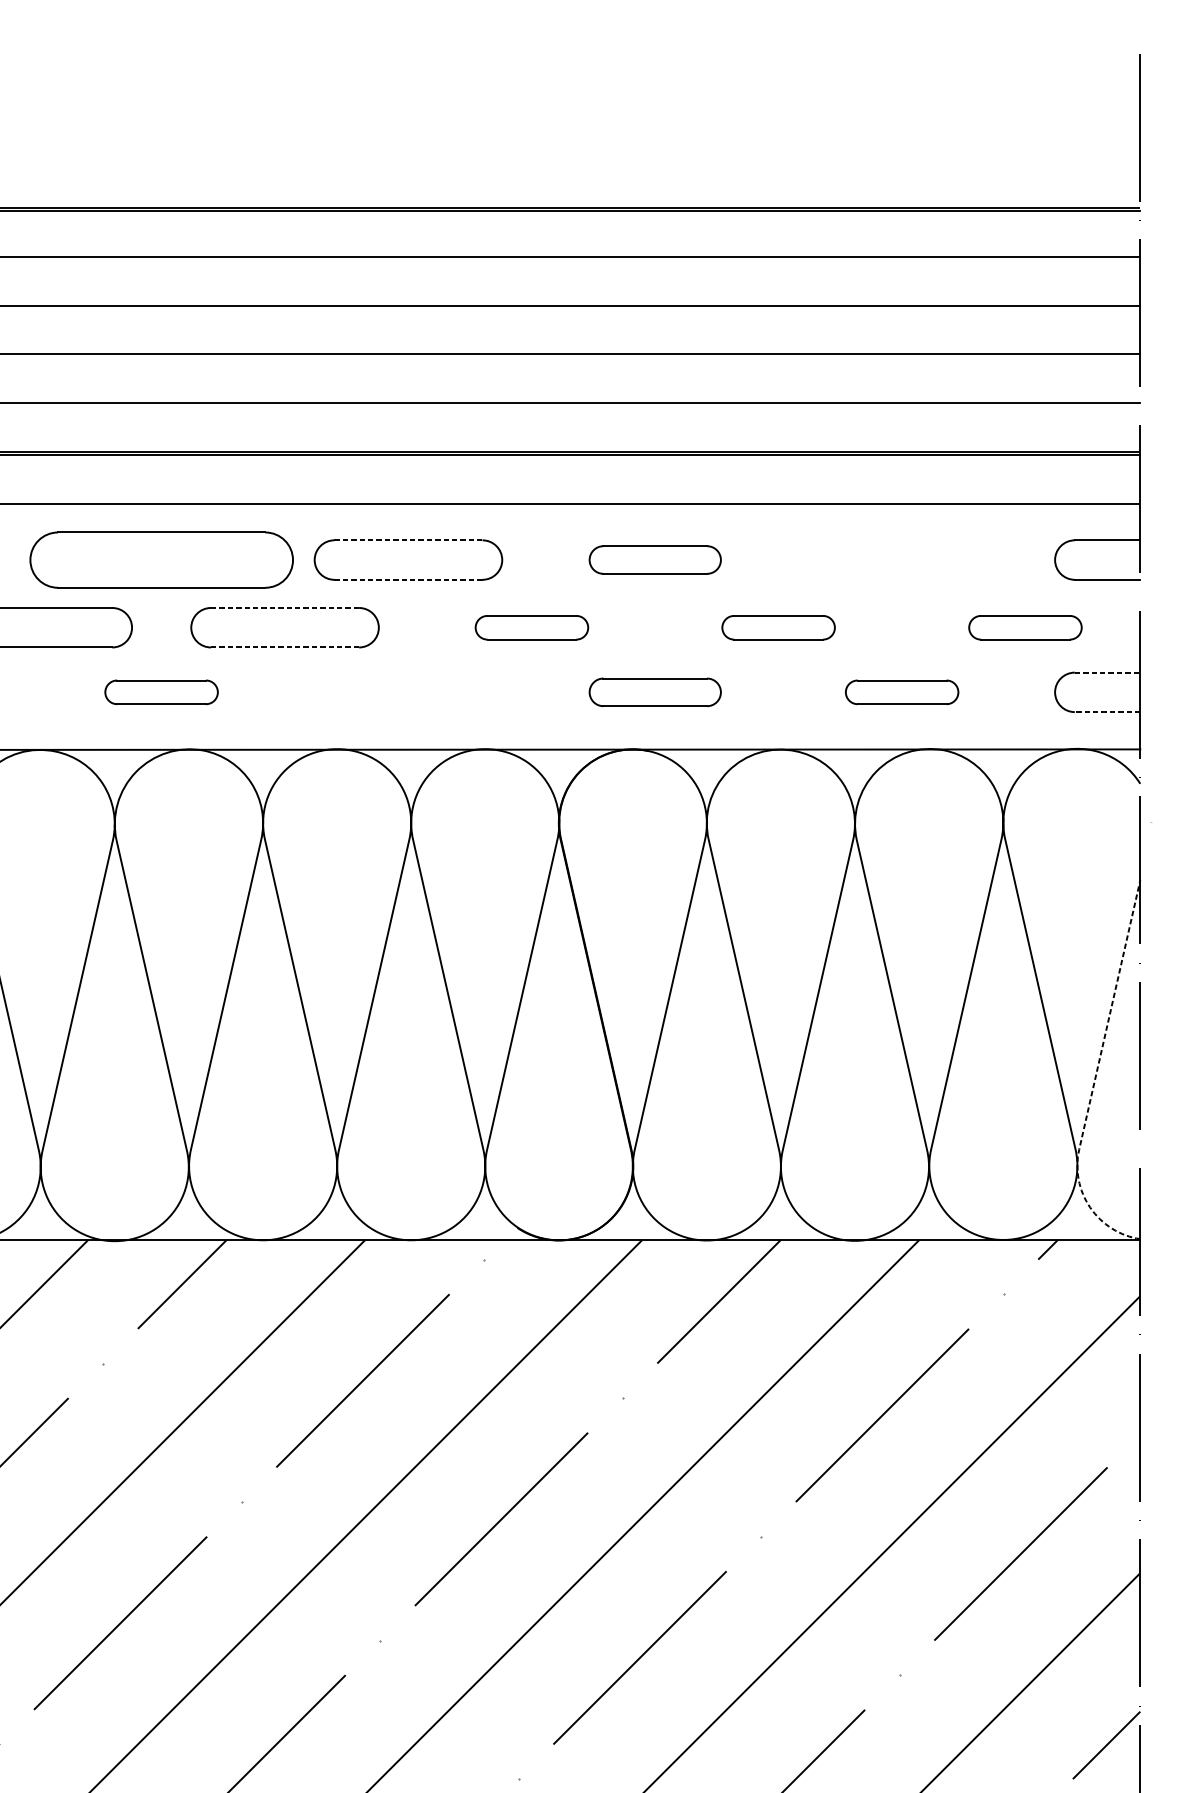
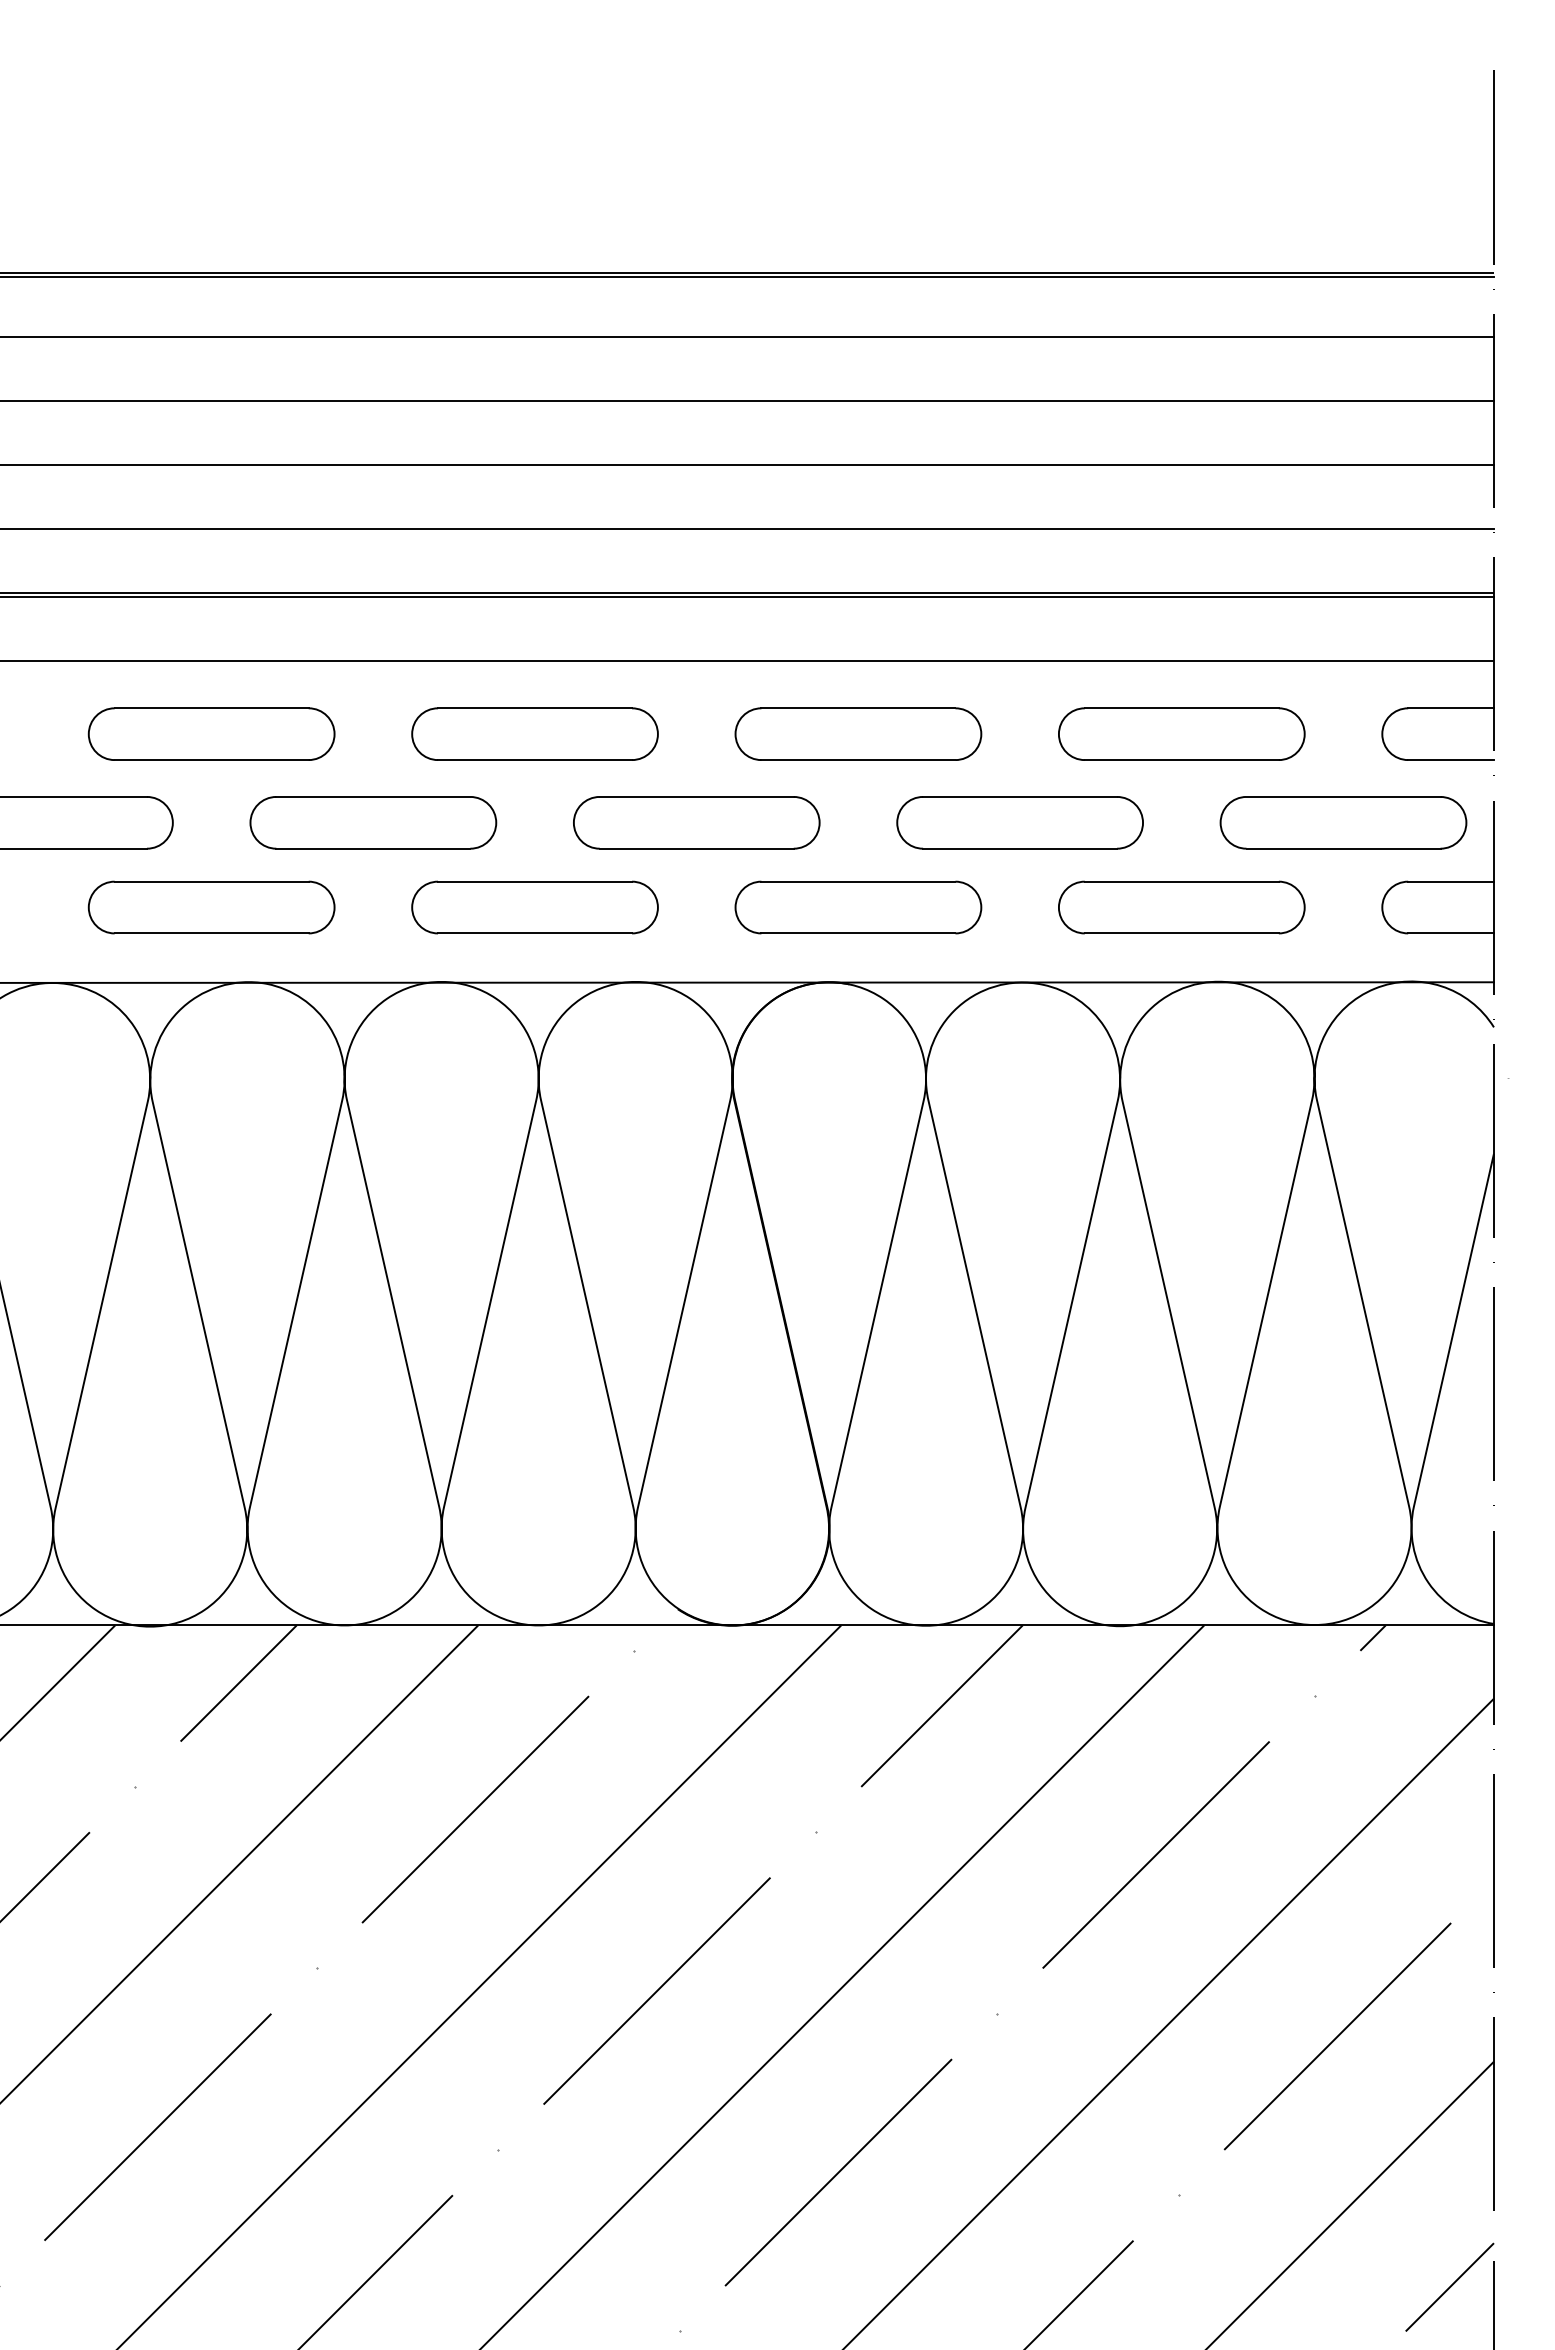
line: (408, 540) -> (535, 708), dashed -> solid
part: (161, 559) -> (211, 733), size x0.71
part: (655, 559) -> (858, 733), size x1.43
part: (901, 559) -> (1181, 733), added
line: (408, 580) -> (534, 760), dashed -> solid
line: (285, 607) -> (373, 796), dashed -> solid
part: (531, 627) -> (696, 822), size x1.67
part: (778, 627) -> (1019, 822), size x1.67
part: (1025, 627) -> (1343, 822), size x1.67
line: (284, 647) -> (372, 848), dashed -> solid
line: (1107, 672) -> (1451, 881), dashed -> solid
part: (161, 692) -> (211, 907), size x1.67
part: (408, 692) -> (534, 907), added
part: (655, 692) -> (858, 907), size x1.43
part: (901, 692) -> (1181, 907), size x1.67
line: (1107, 712) -> (1451, 933), dashed -> solid
line: (1094, 1081) -> (1434, 1417), dashed -> solid

